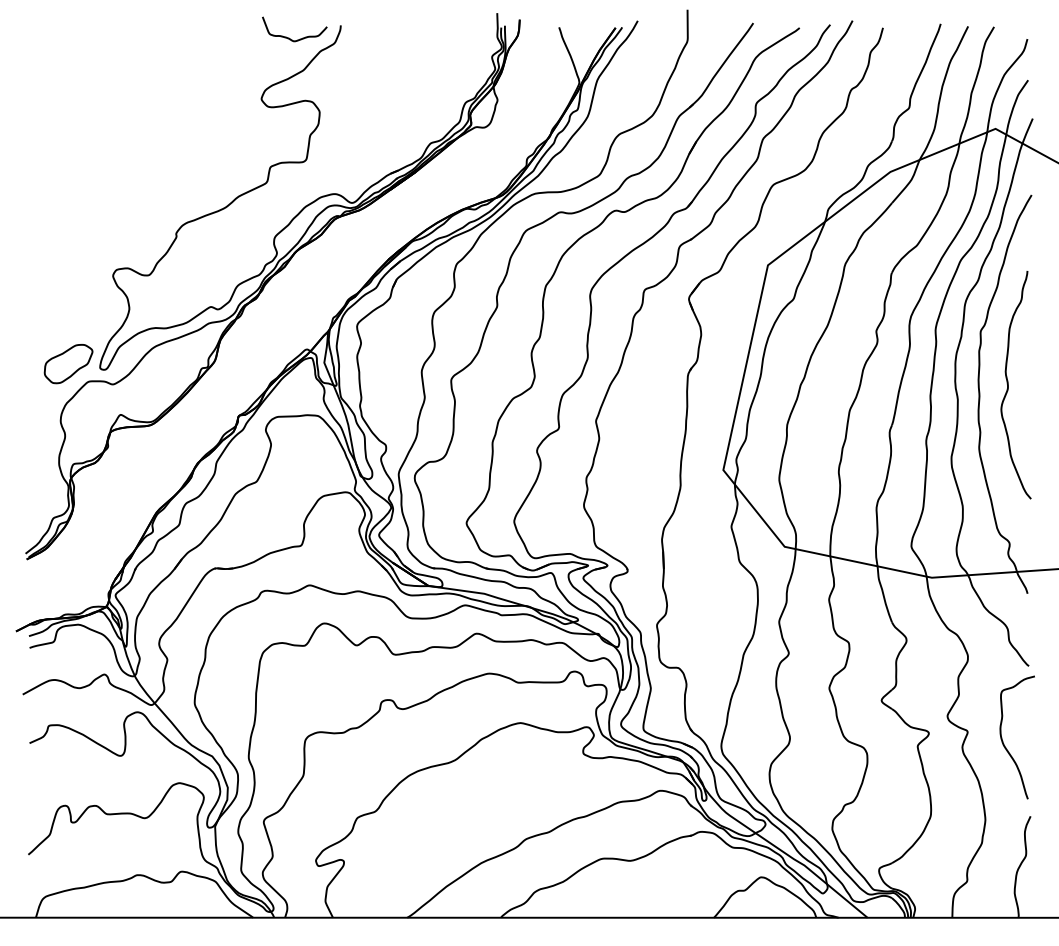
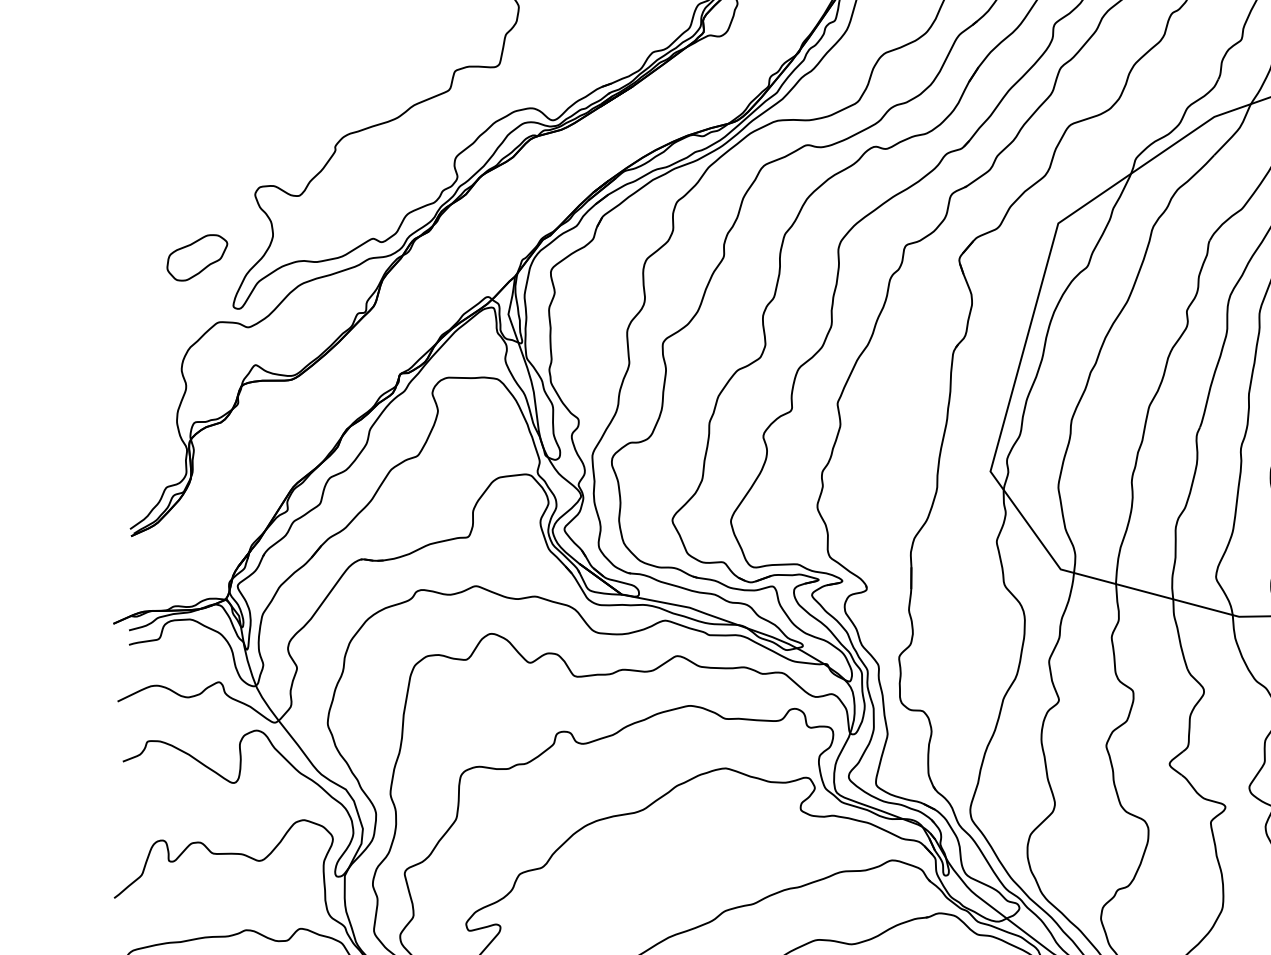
part: (68, 364) -> (197, 258), moved

